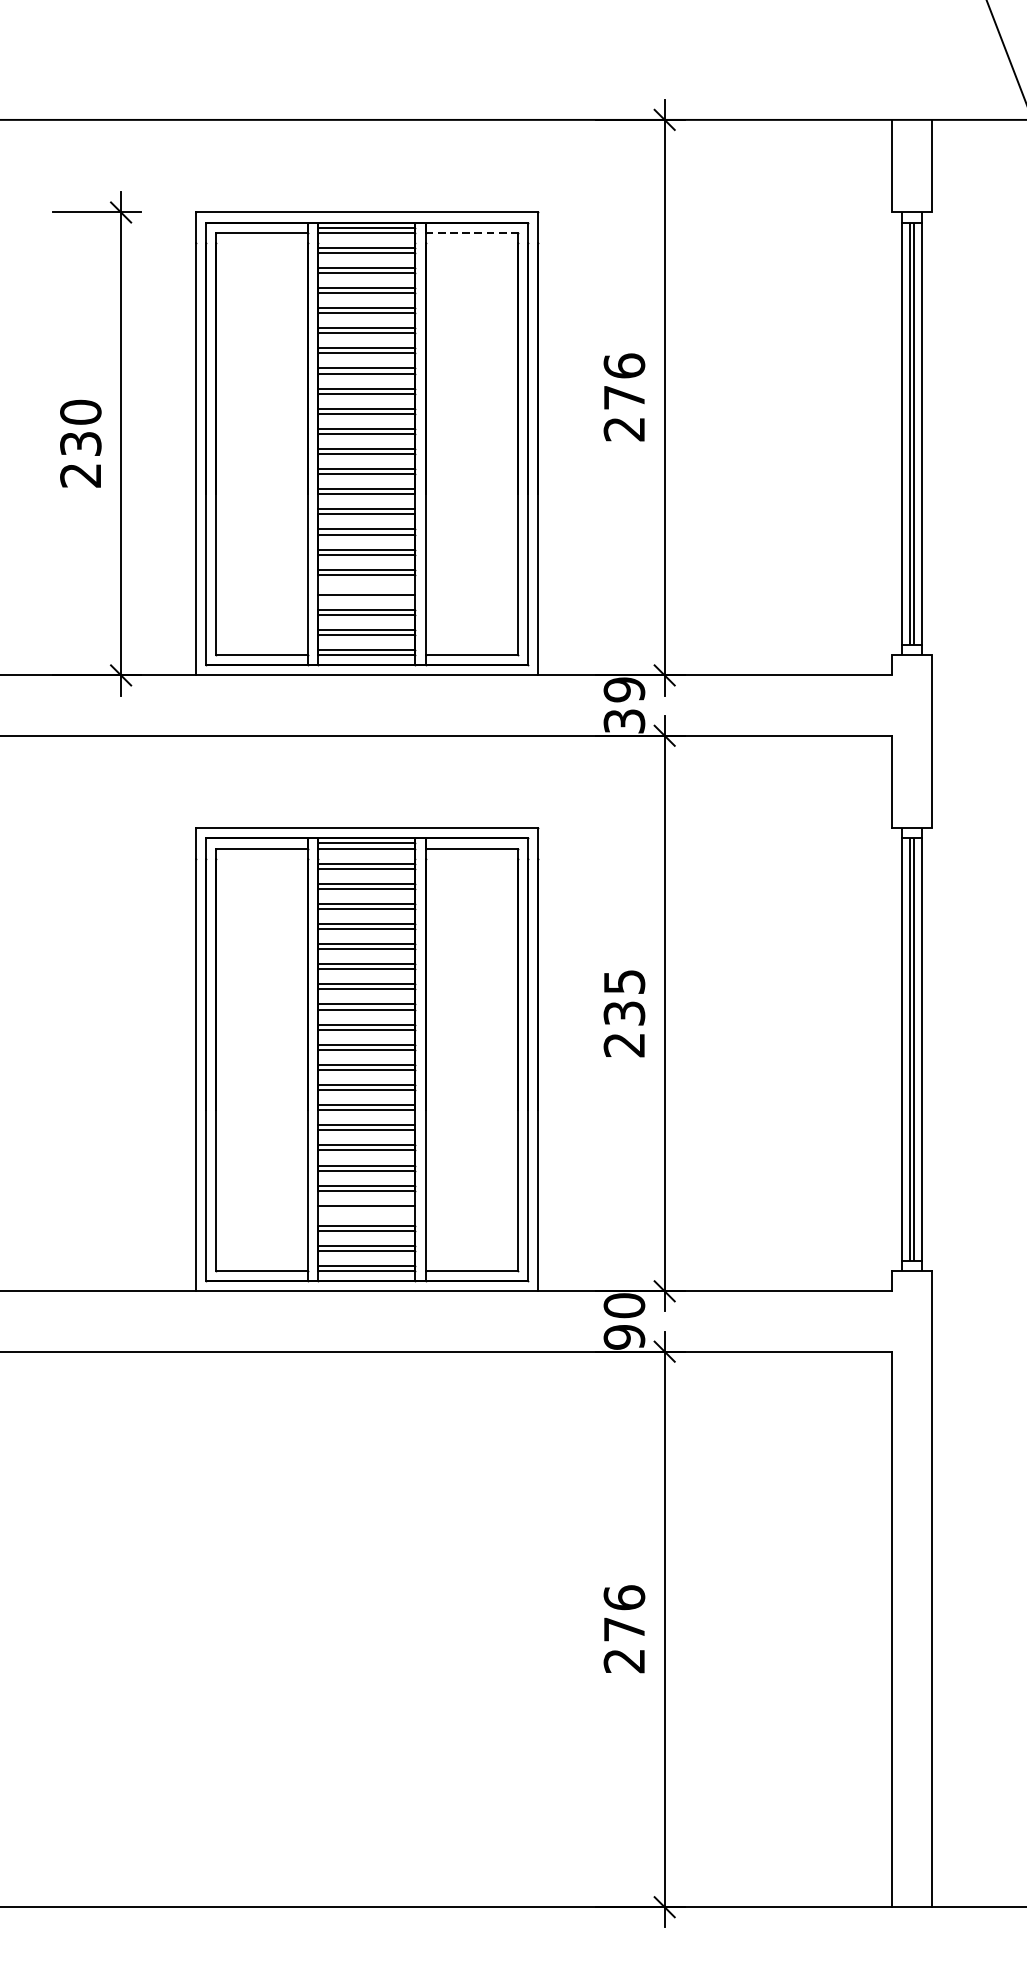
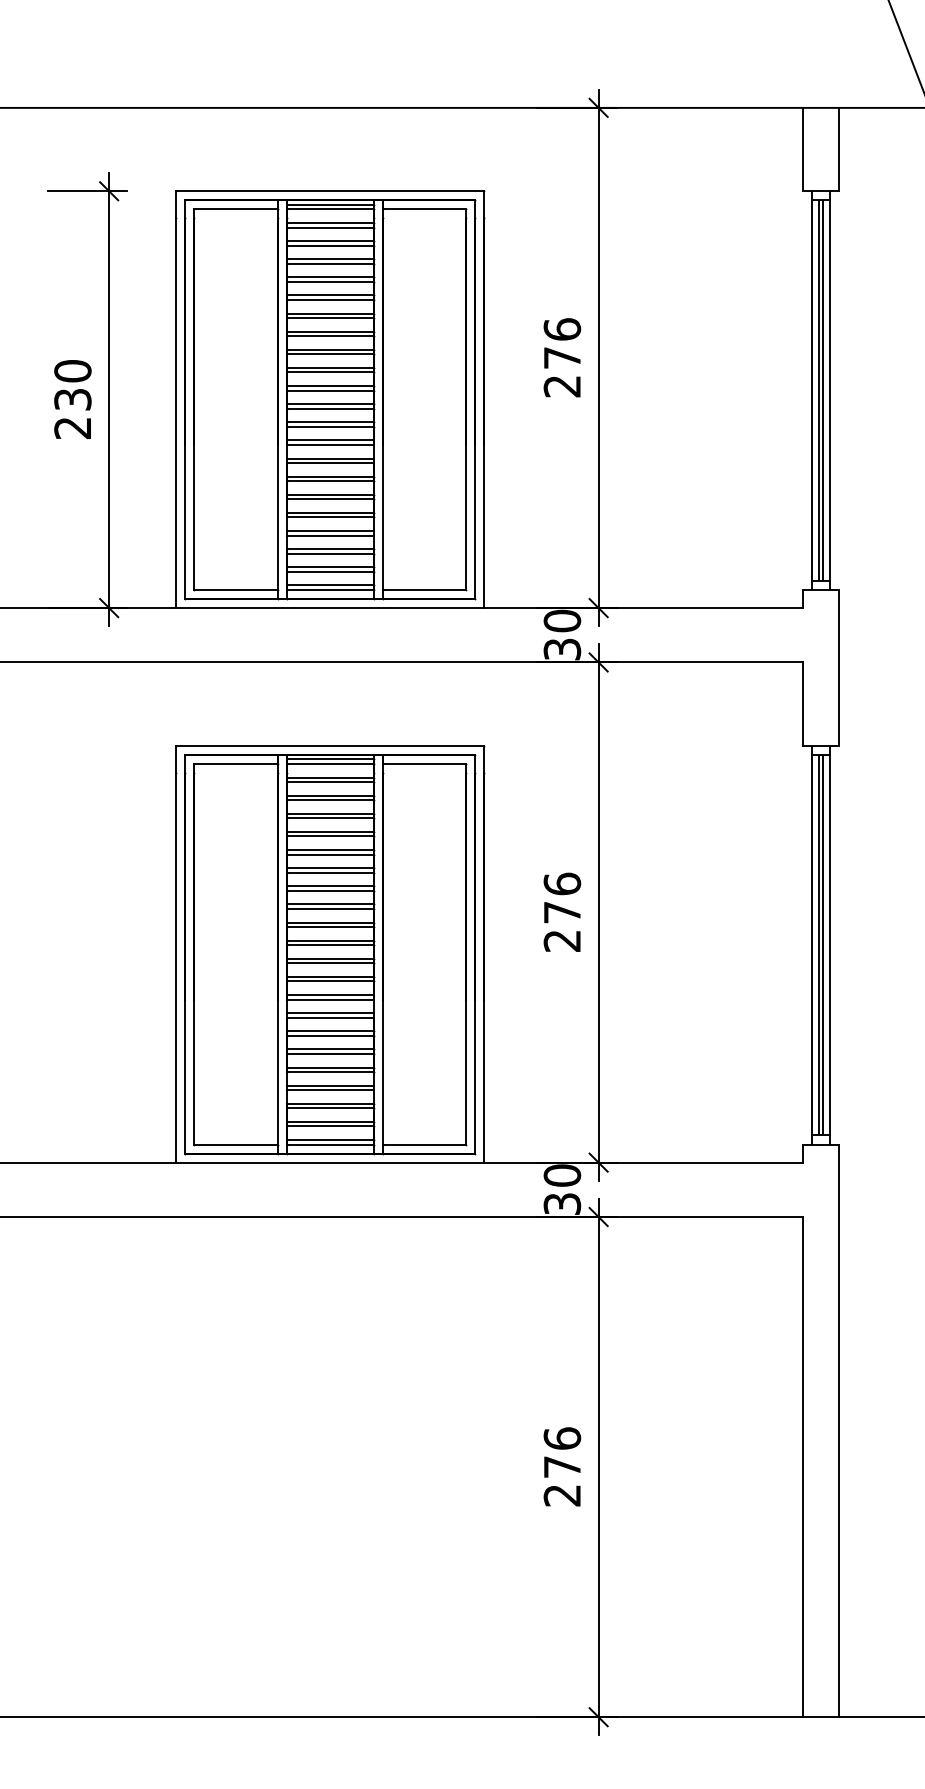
line: (471, 232) -> (424, 209), dashed -> solid
line: (366, 590) -> (330, 531), added
text: (624, 689) -> (562, 620), 39 -> 30
text: (624, 996) -> (562, 897), 235 -> 276
line: (366, 1211) -> (330, 1090), added
text: (623, 1337) -> (561, 1204), 90 -> 30

